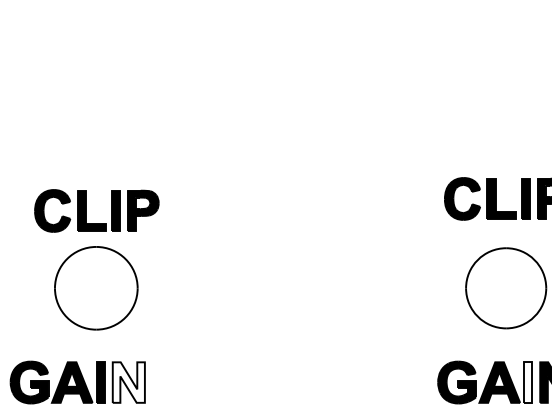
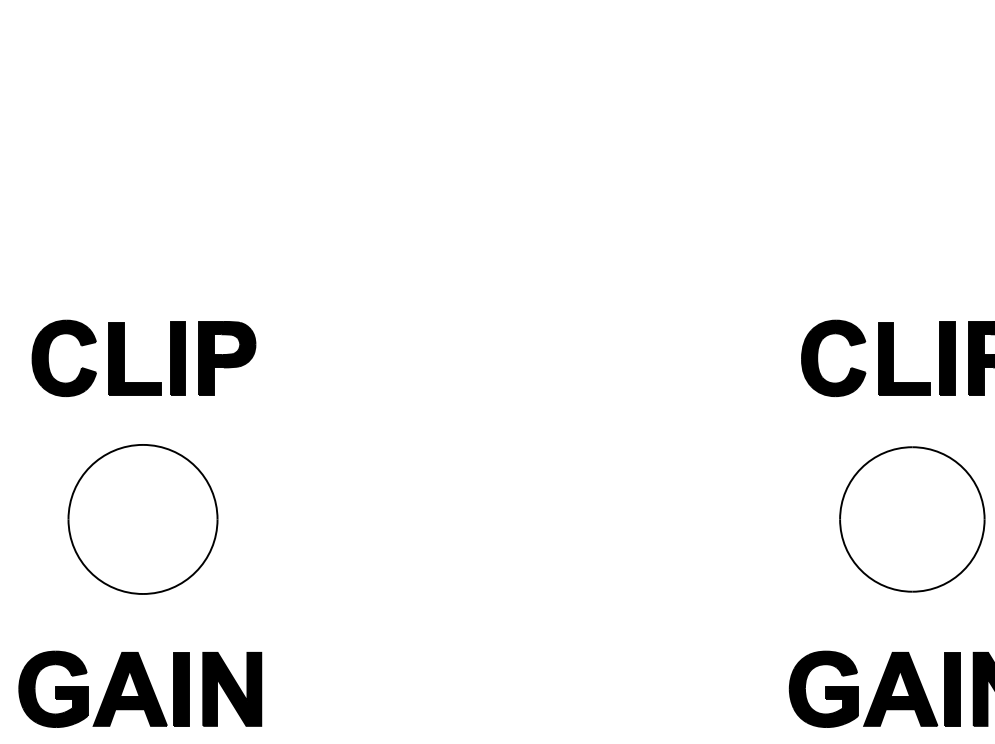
part: (86, 210) -> (125, 357), moved
part: (96, 288) -> (143, 519), moved
fill: (128, 382) -> (231, 689), added
fill: (528, 382) -> (952, 689), added

